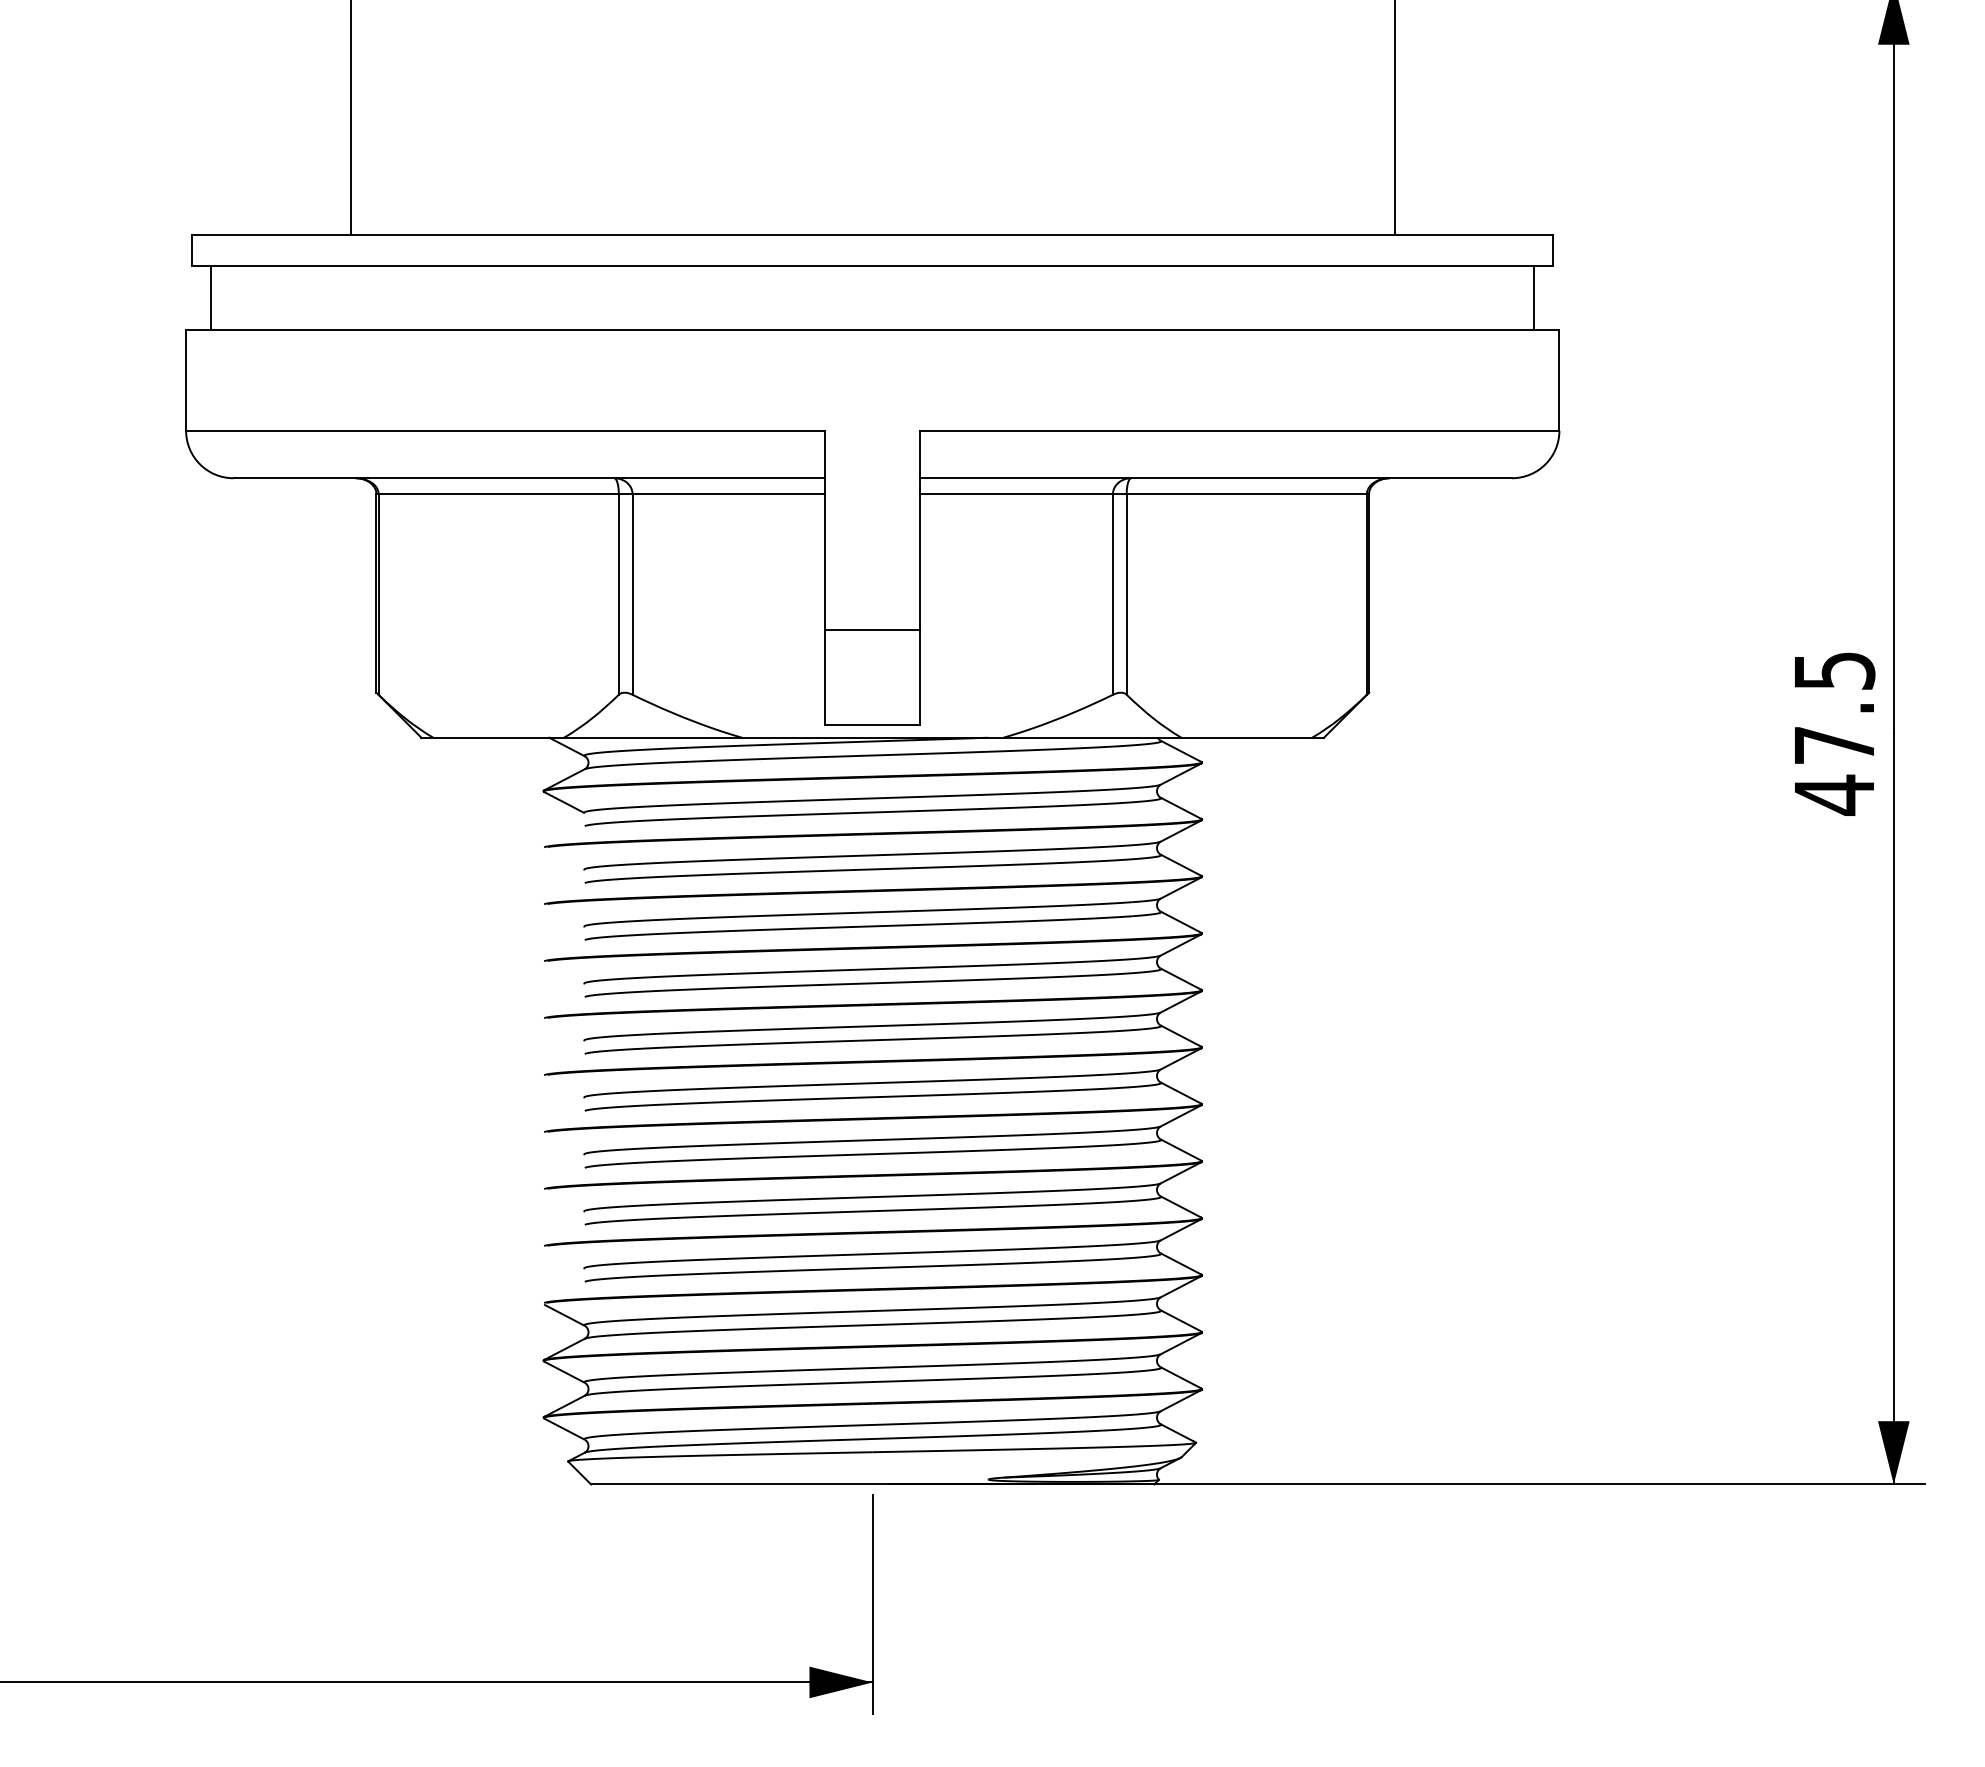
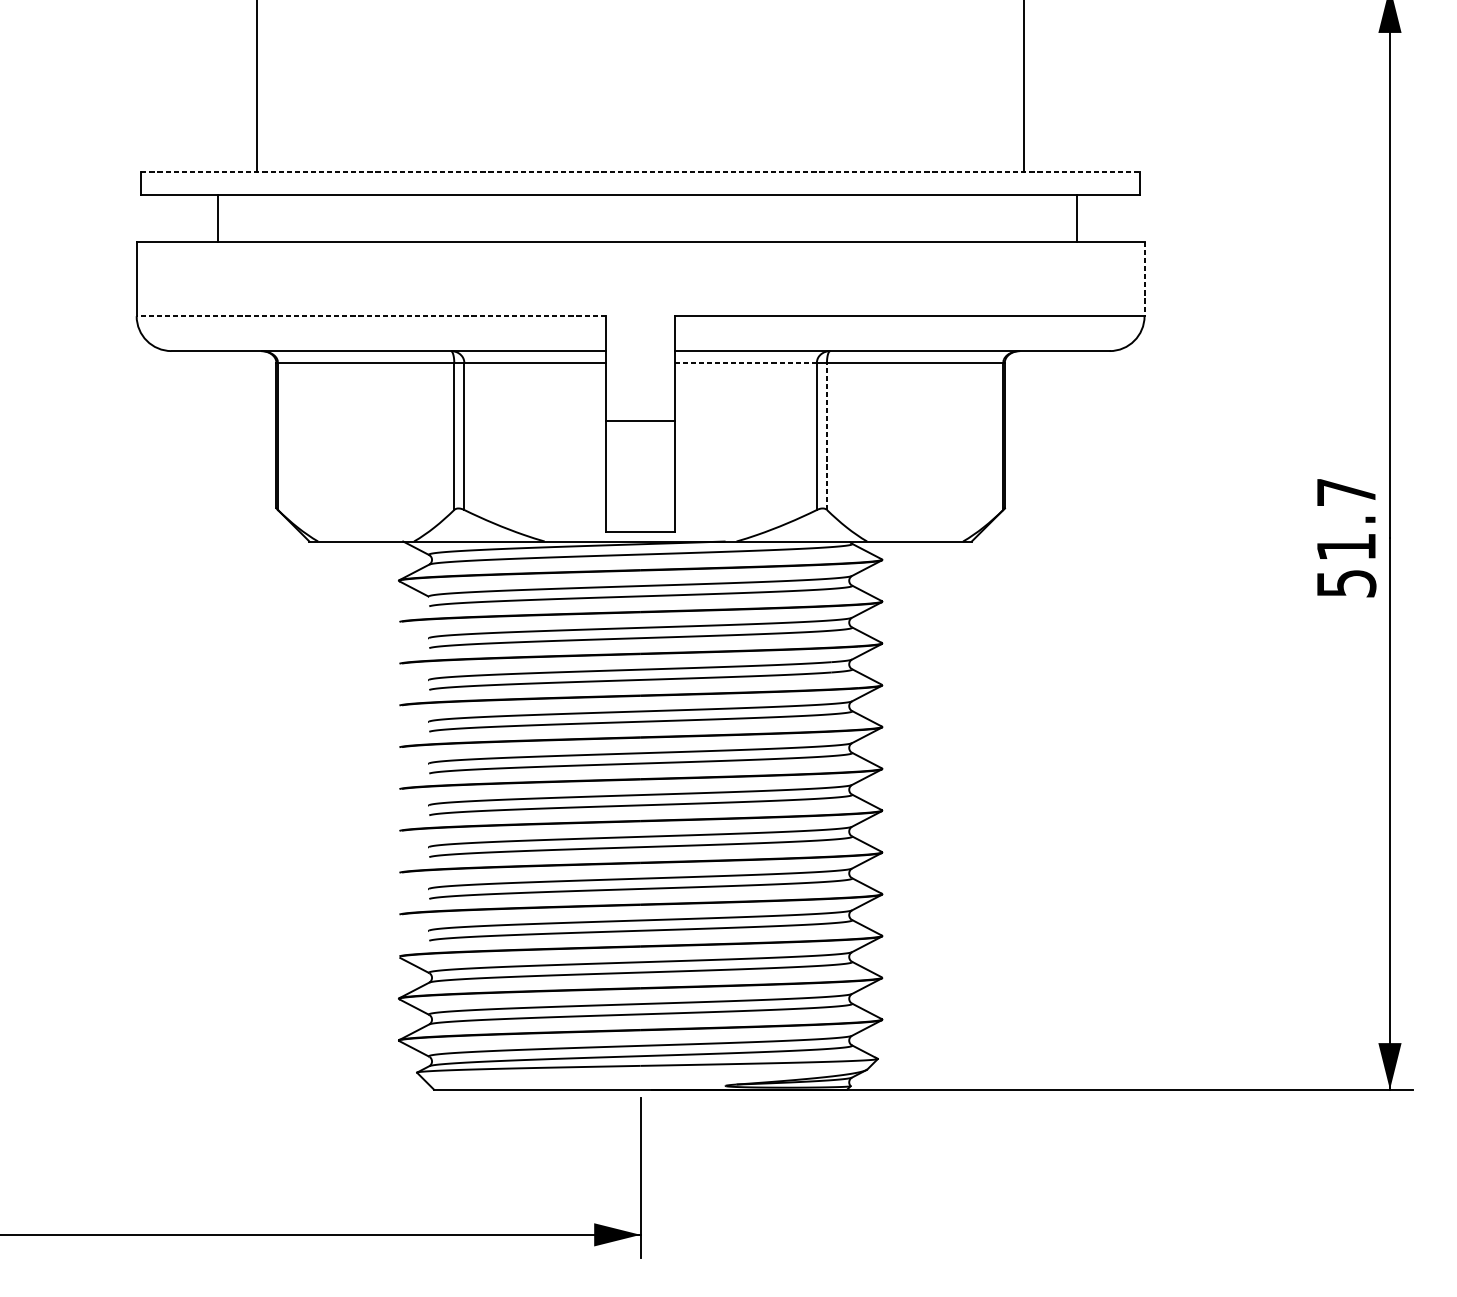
line: (873, 234) -> (641, 172), solid -> dashed
line: (211, 297) -> (218, 218), moved
line: (1534, 297) -> (1077, 218), moved
line: (1559, 380) -> (1144, 279), solid -> dashed
line: (505, 430) -> (371, 316), solid -> dashed
line: (1016, 494) -> (746, 363), solid -> dashed
line: (1126, 593) -> (826, 435), solid -> dashed
line: (872, 630) -> (640, 420), moved
text: (1835, 733) -> (1347, 538), 47.5 -> 51.7

